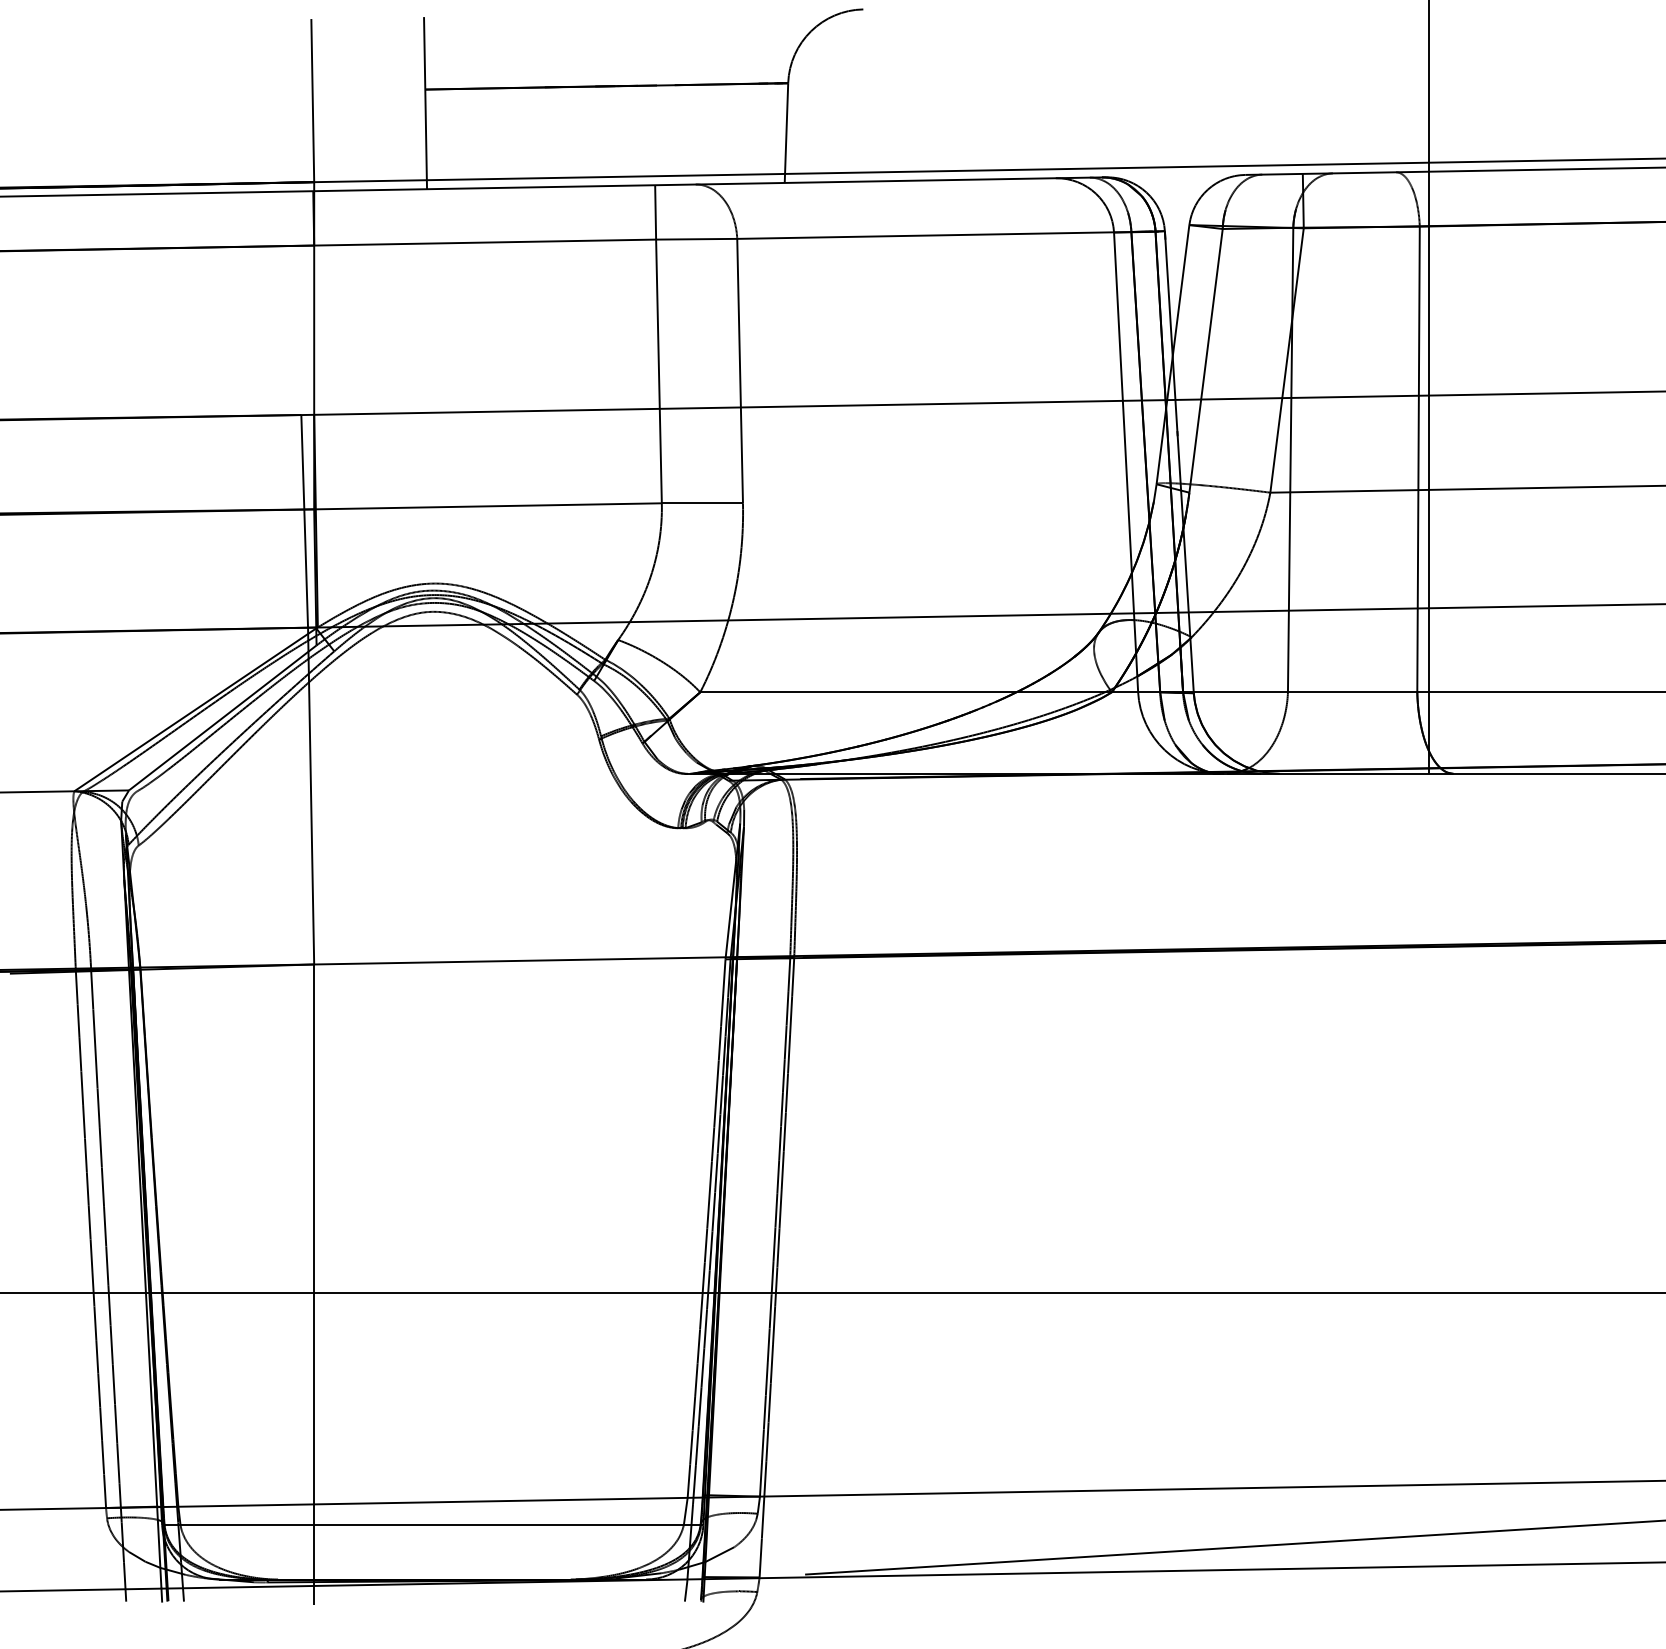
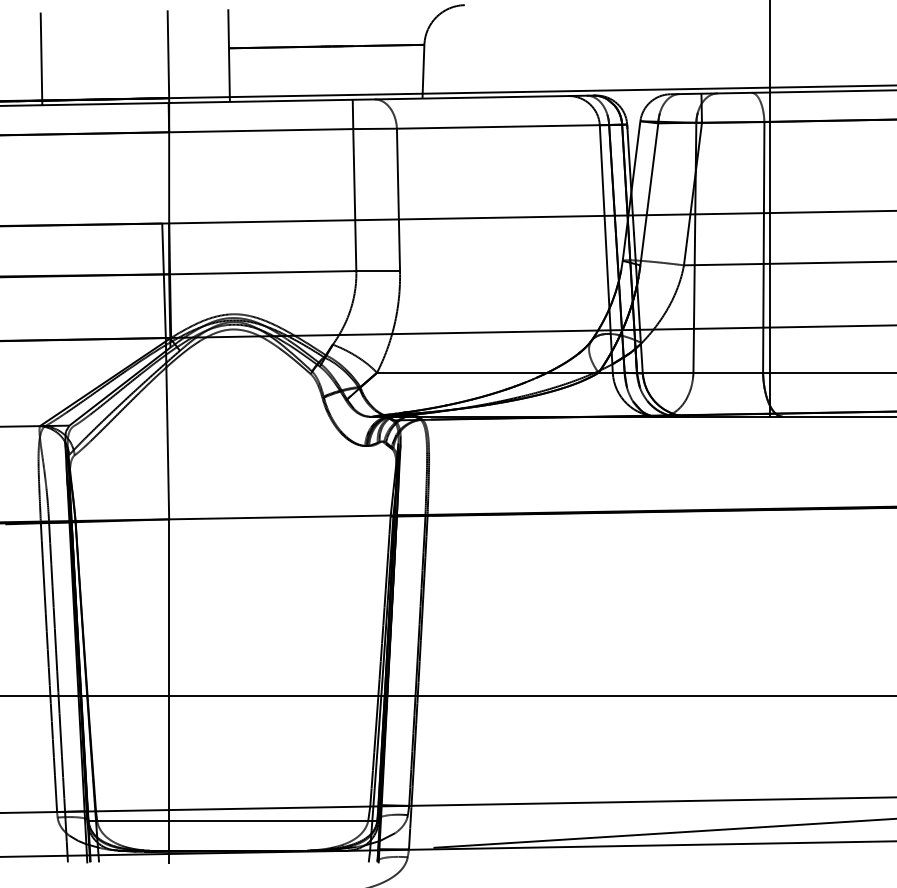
line: (77, 108) -> (41, 58), added

